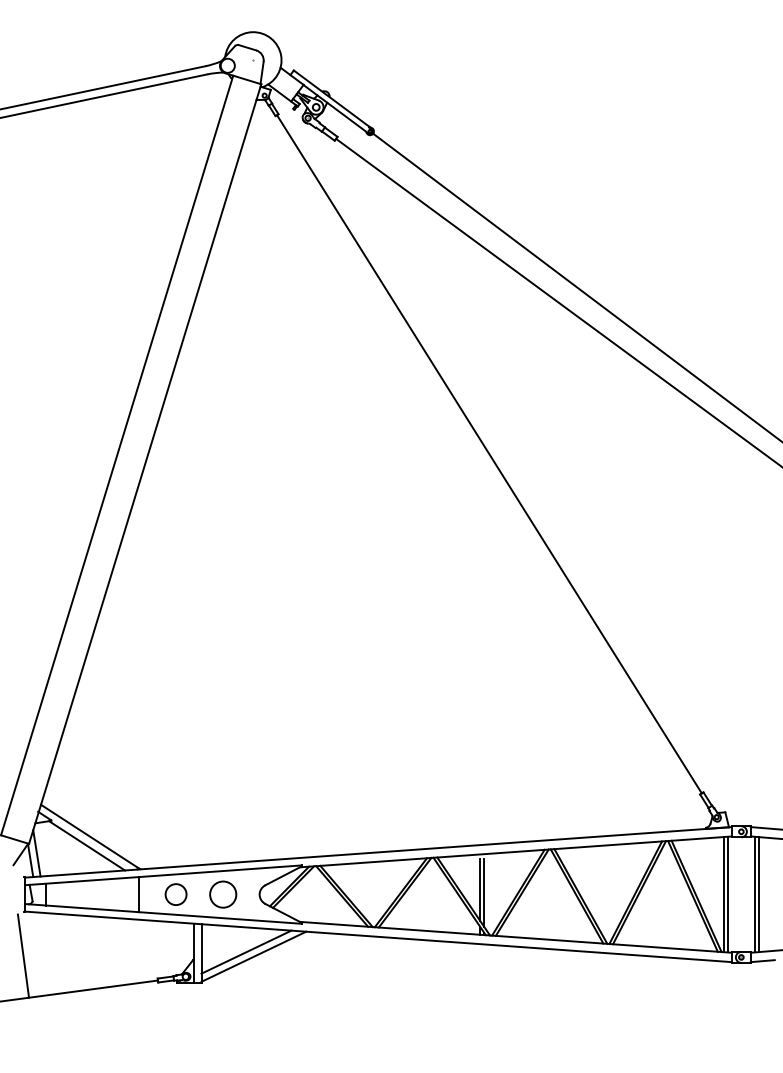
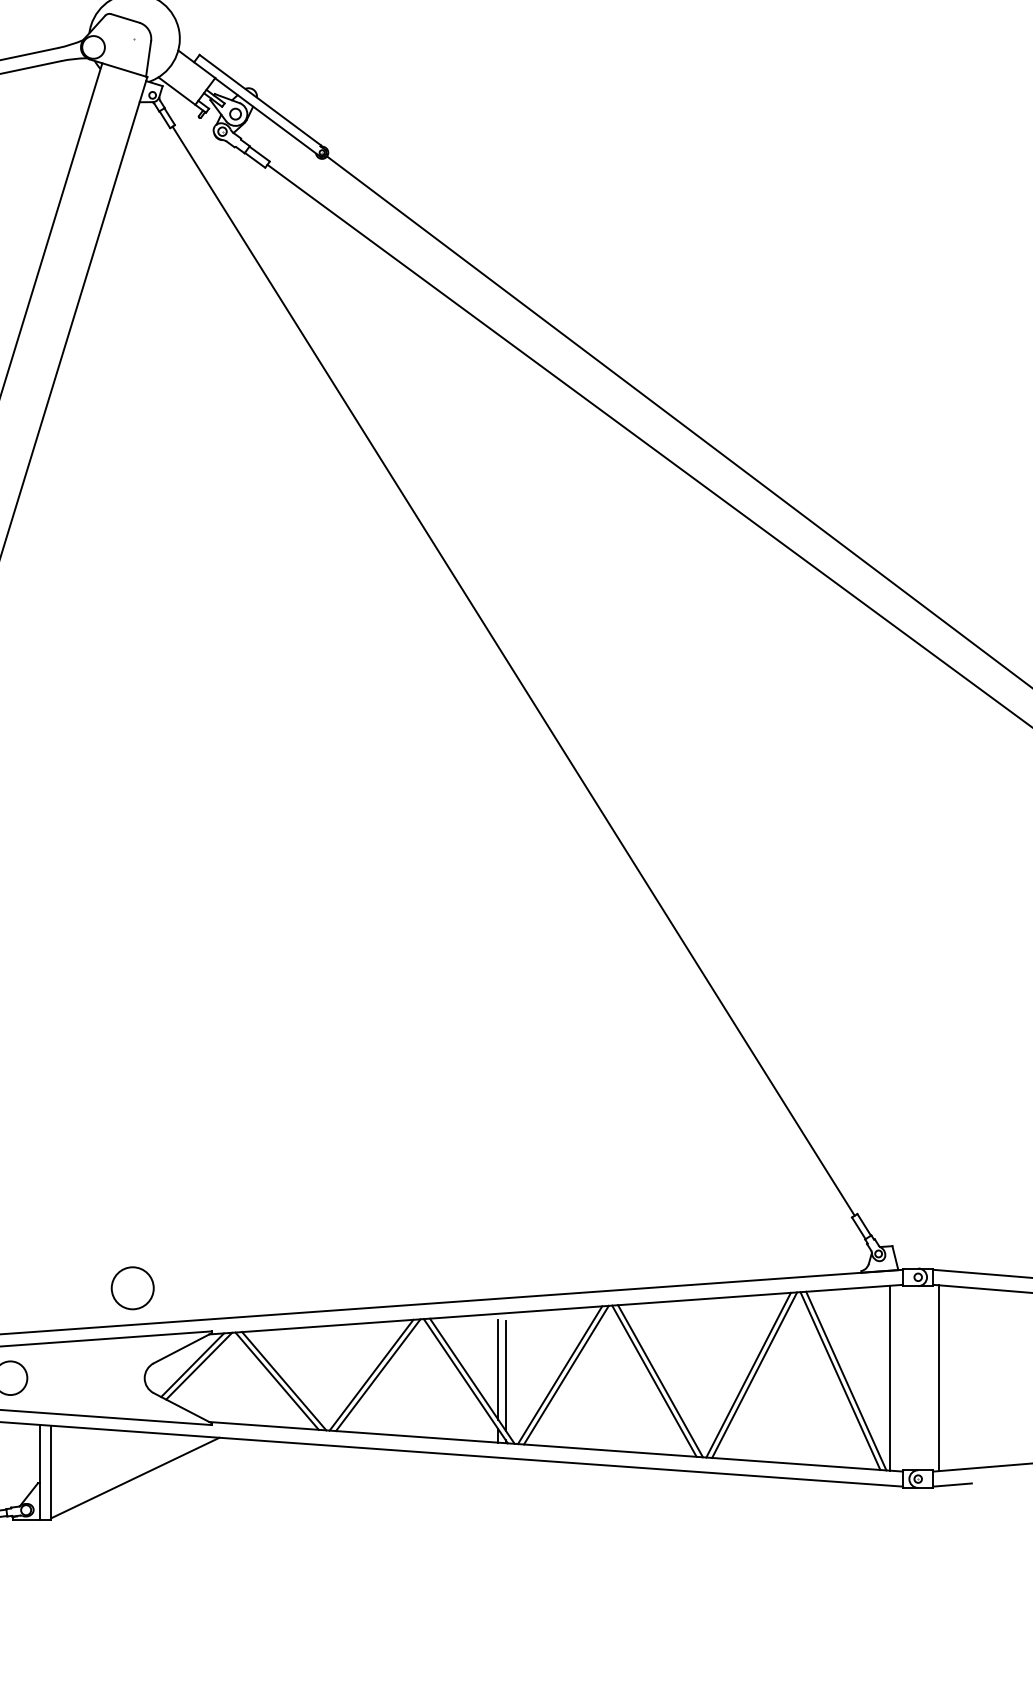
circle: (223, 894) -> (133, 1288), moved
line: (727, 894) -> (895, 1378), removed
line: (758, 894) -> (945, 1378), removed
line: (246, 951) -> (123, 1469), removed

